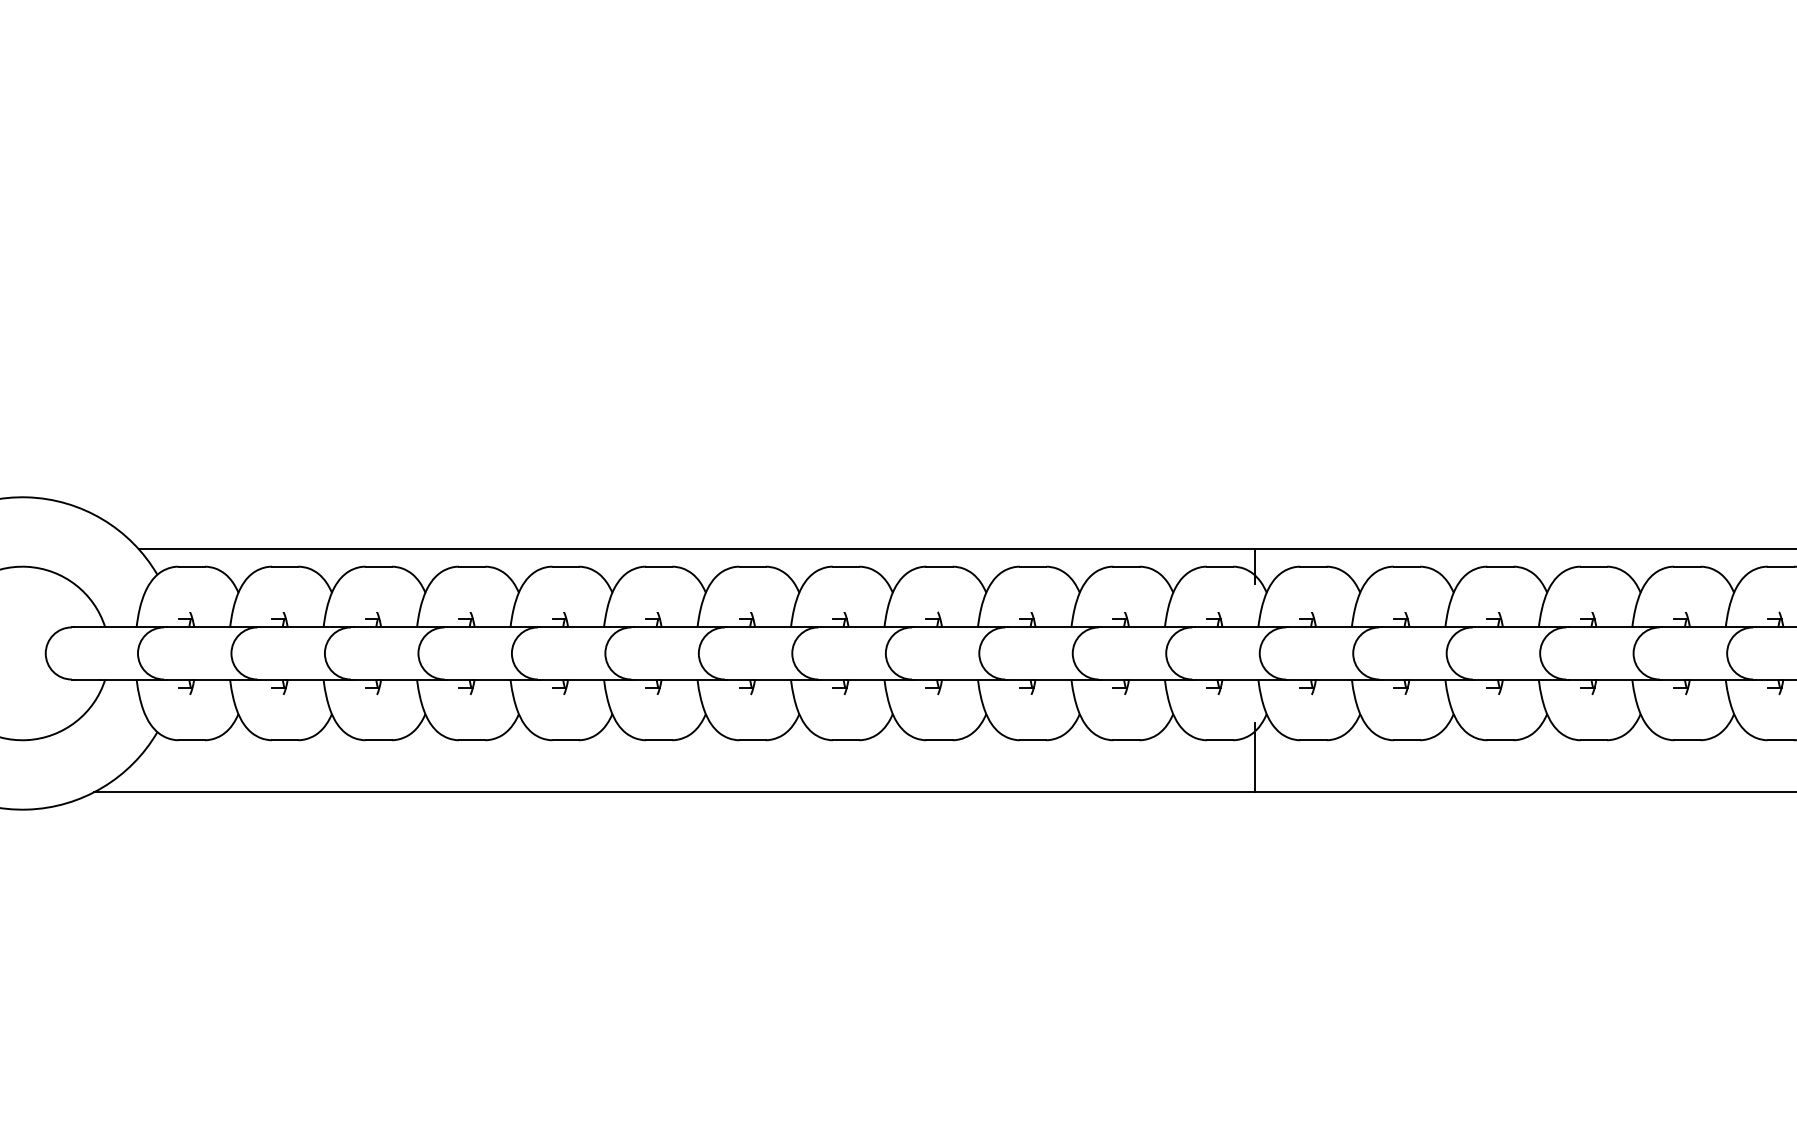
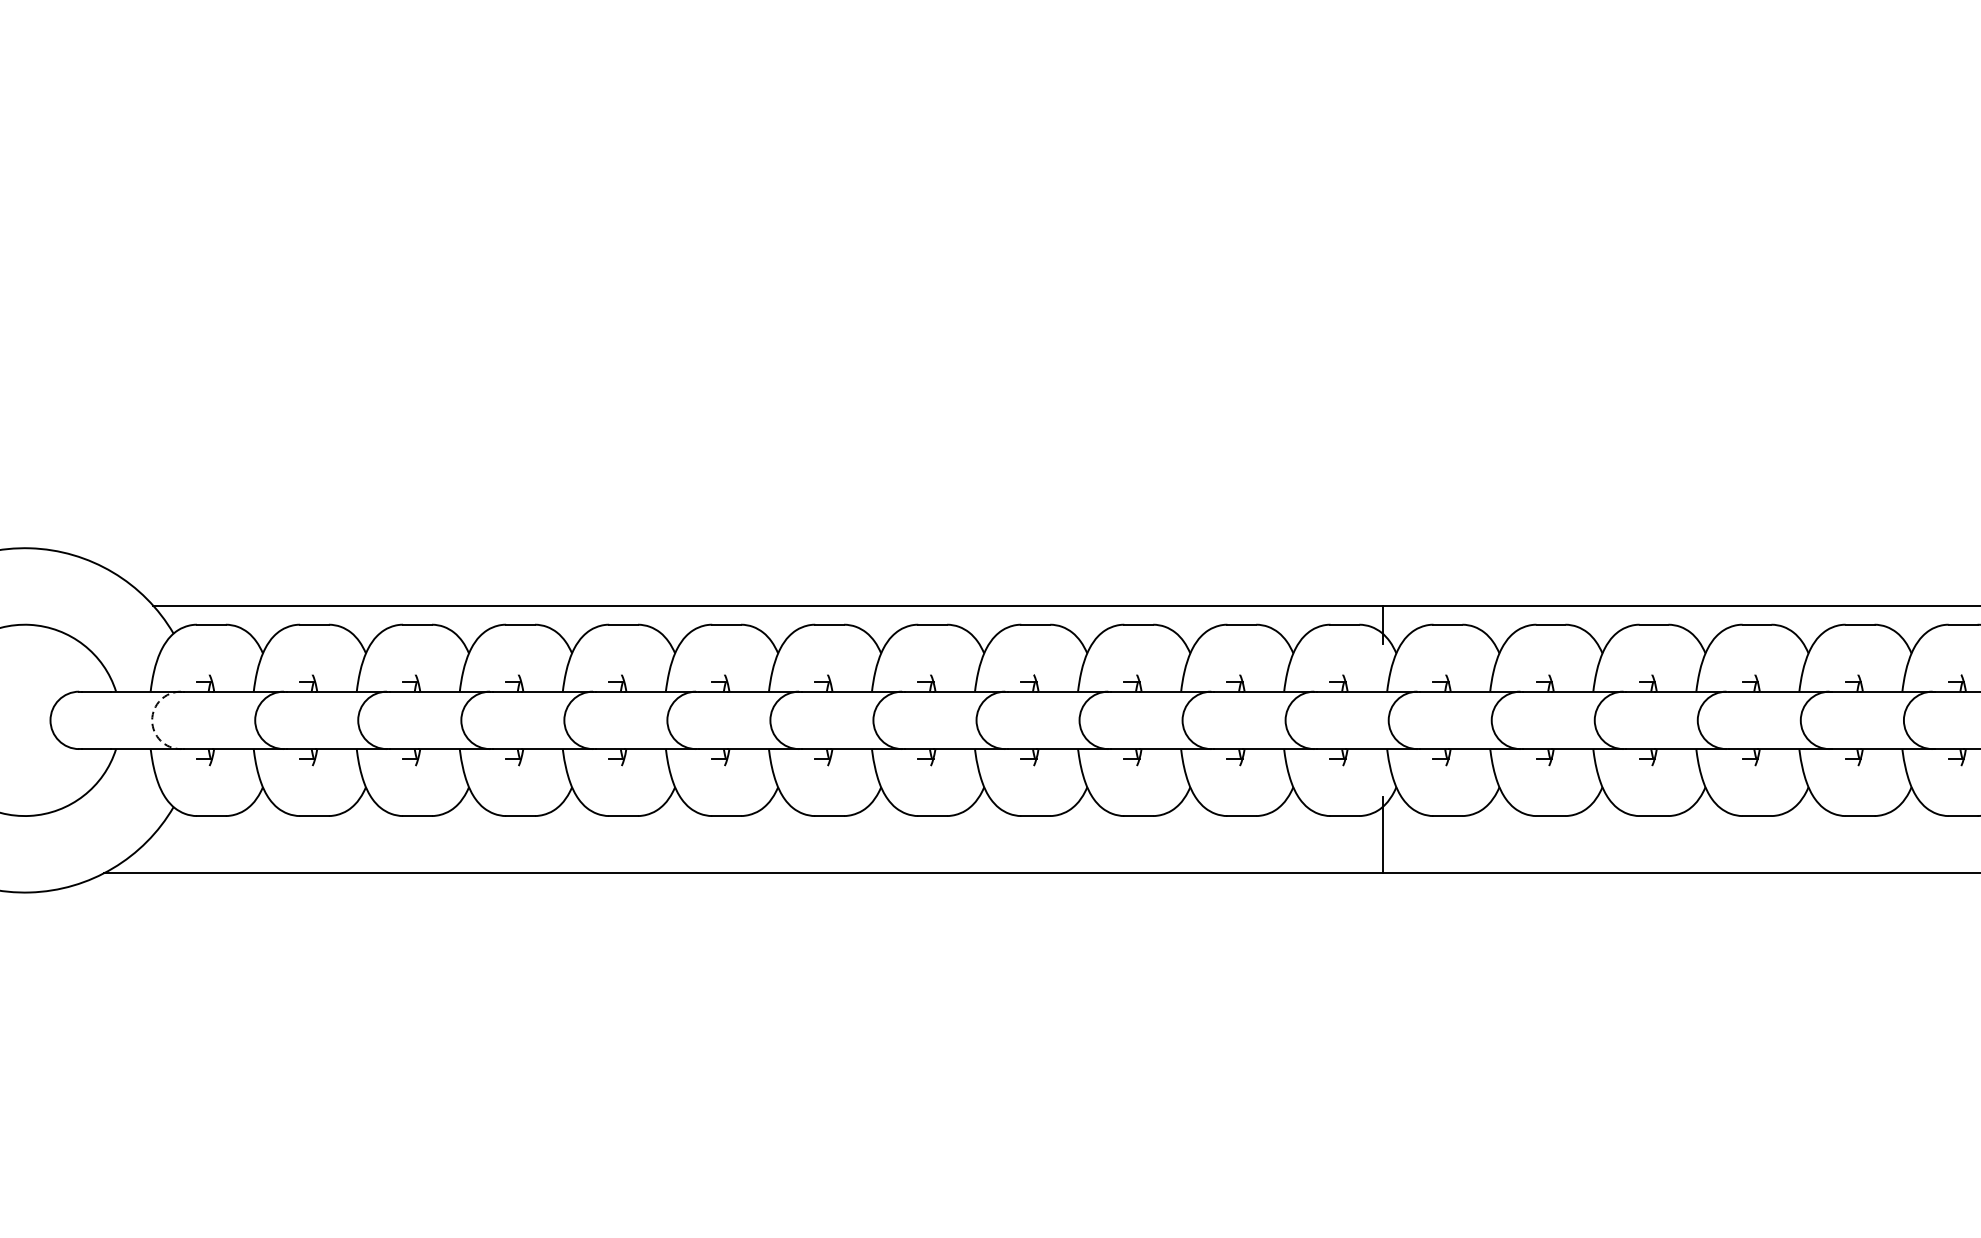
arc: (137, 653) -> (151, 720), solid -> dashed

